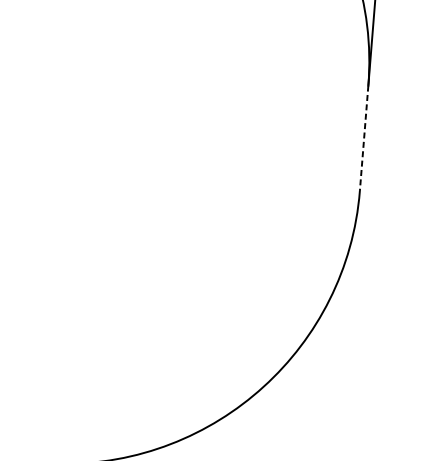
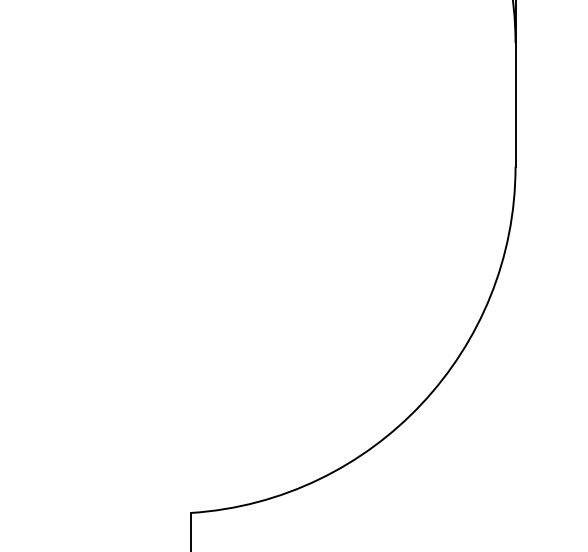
line: (364, 137) -> (515, 104), dashed -> solid

